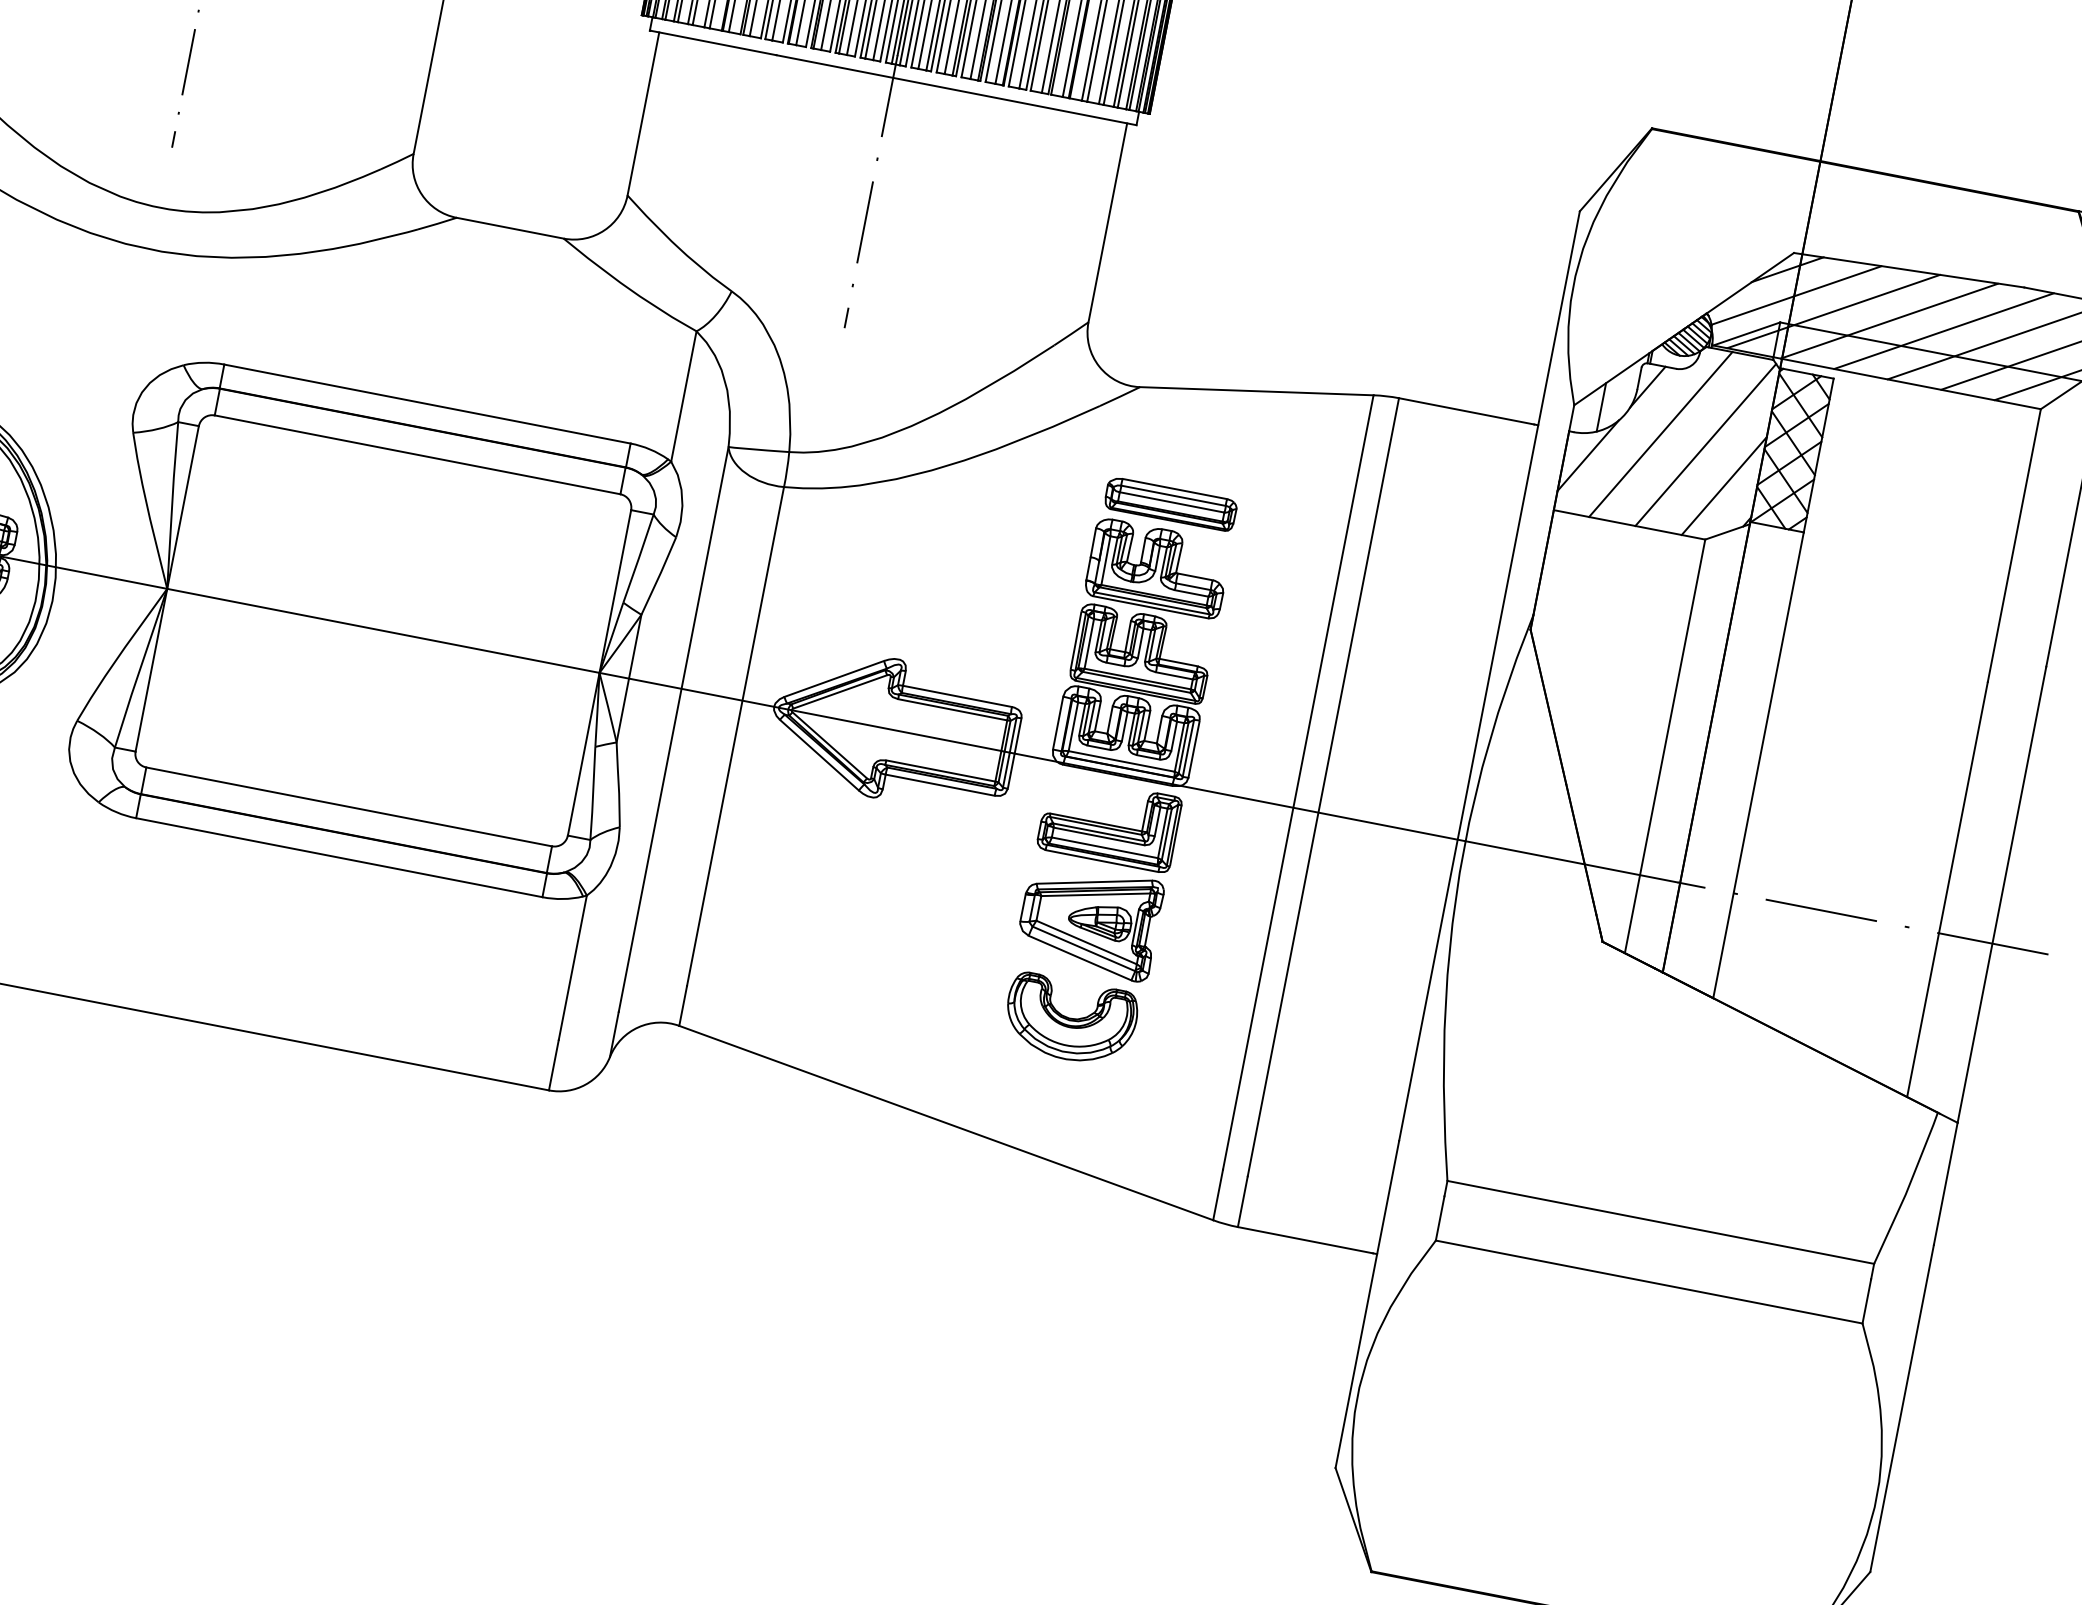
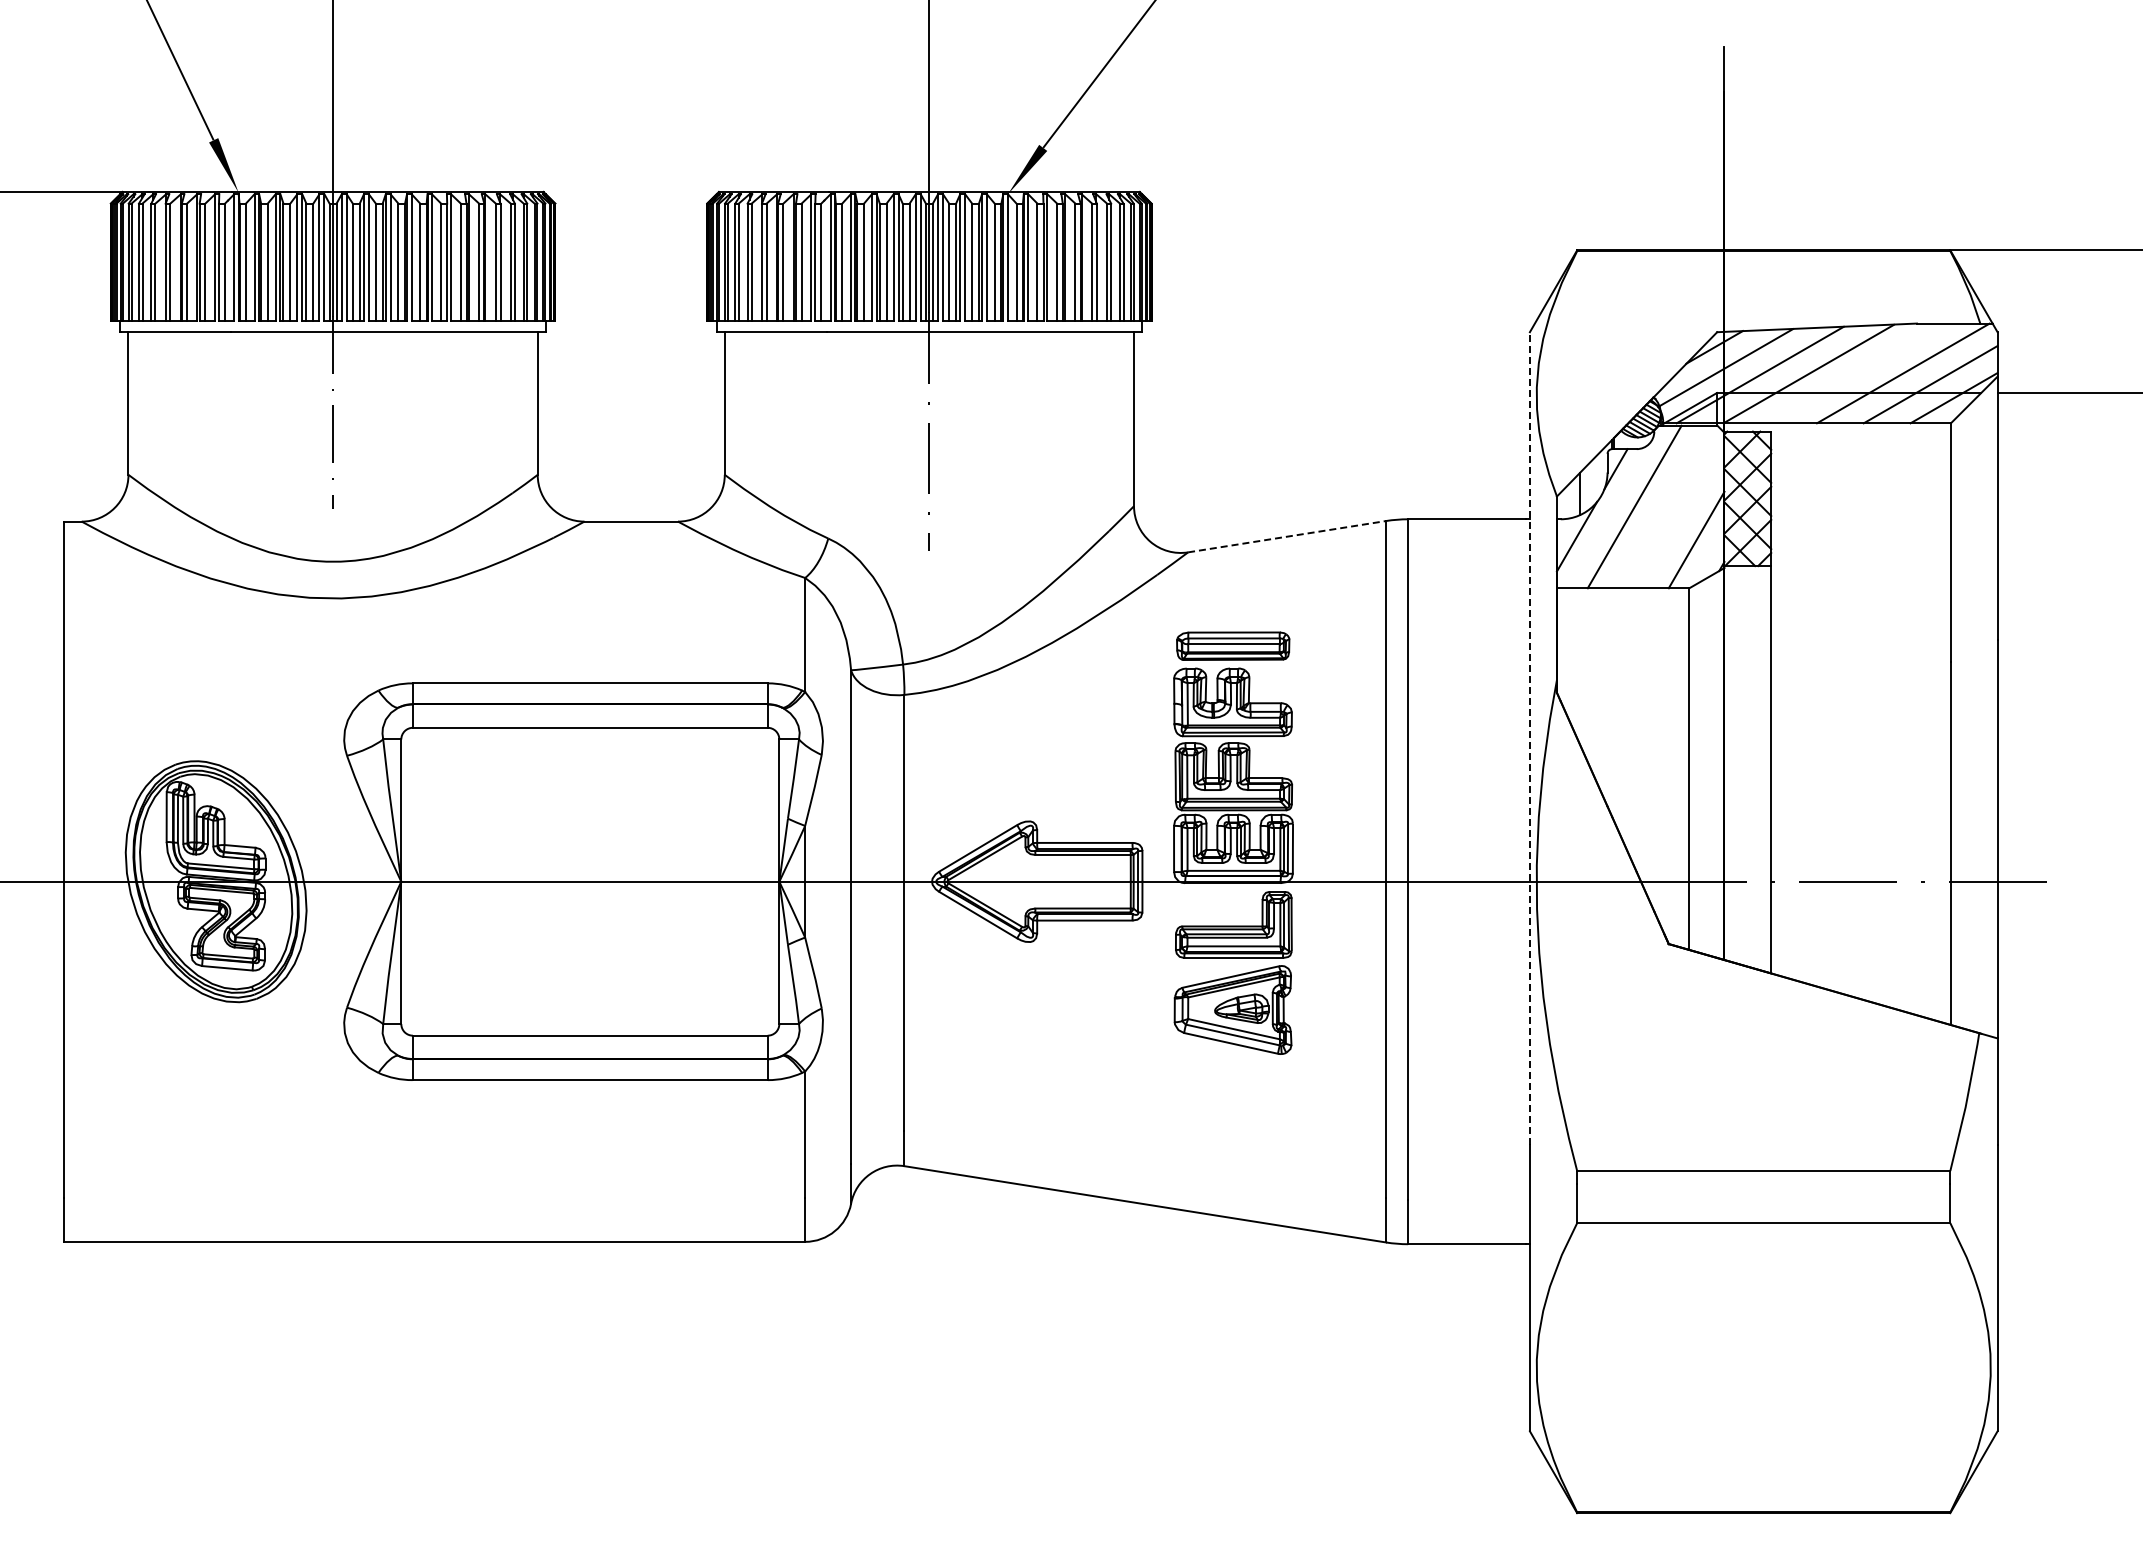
line: (1944, 331) -> (1856, 373), removed
line: (1257, 391) -> (1287, 536), solid -> dashed
line: (1705, 445) -> (1674, 508), removed
line: (1489, 675) -> (1529, 738), solid -> dashed
part: (1069, 1020) -> (1232, 1097), removed

